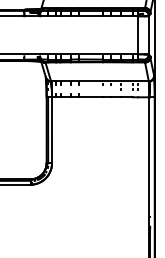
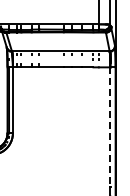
line: (149, 157) -> (110, 127), solid -> dashed

